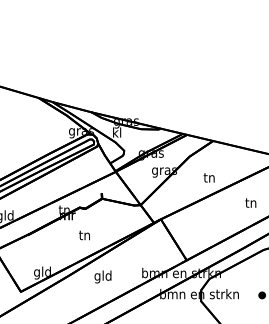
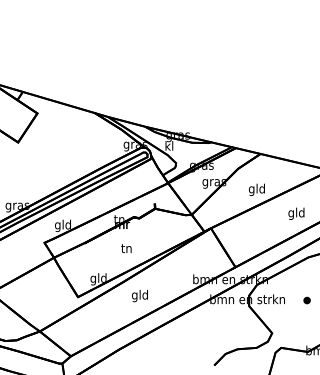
text: (208, 178) -> (256, 189), tn -> gld
text: (251, 203) -> (296, 213), tn -> gld
text: (84, 235) -> (126, 248), moved
text: (102, 276) -> (139, 295), moved

